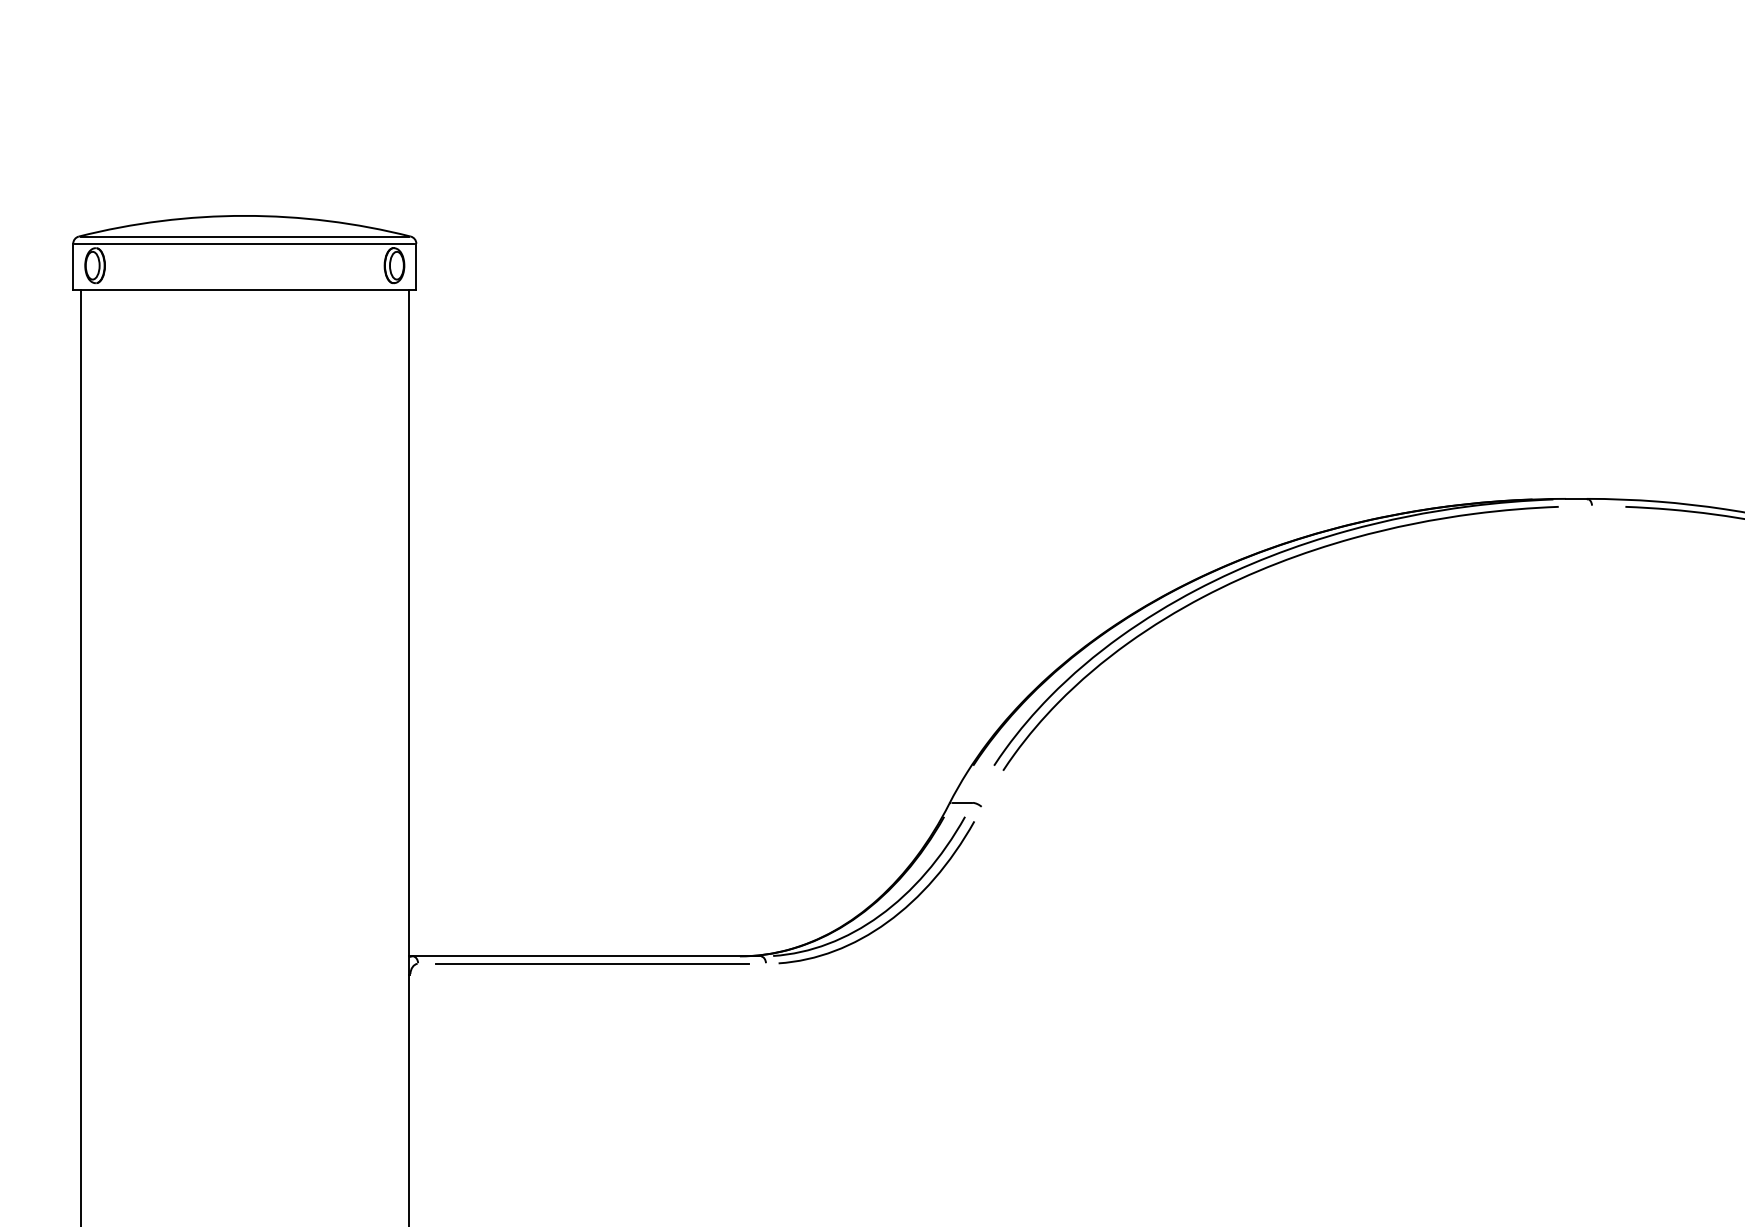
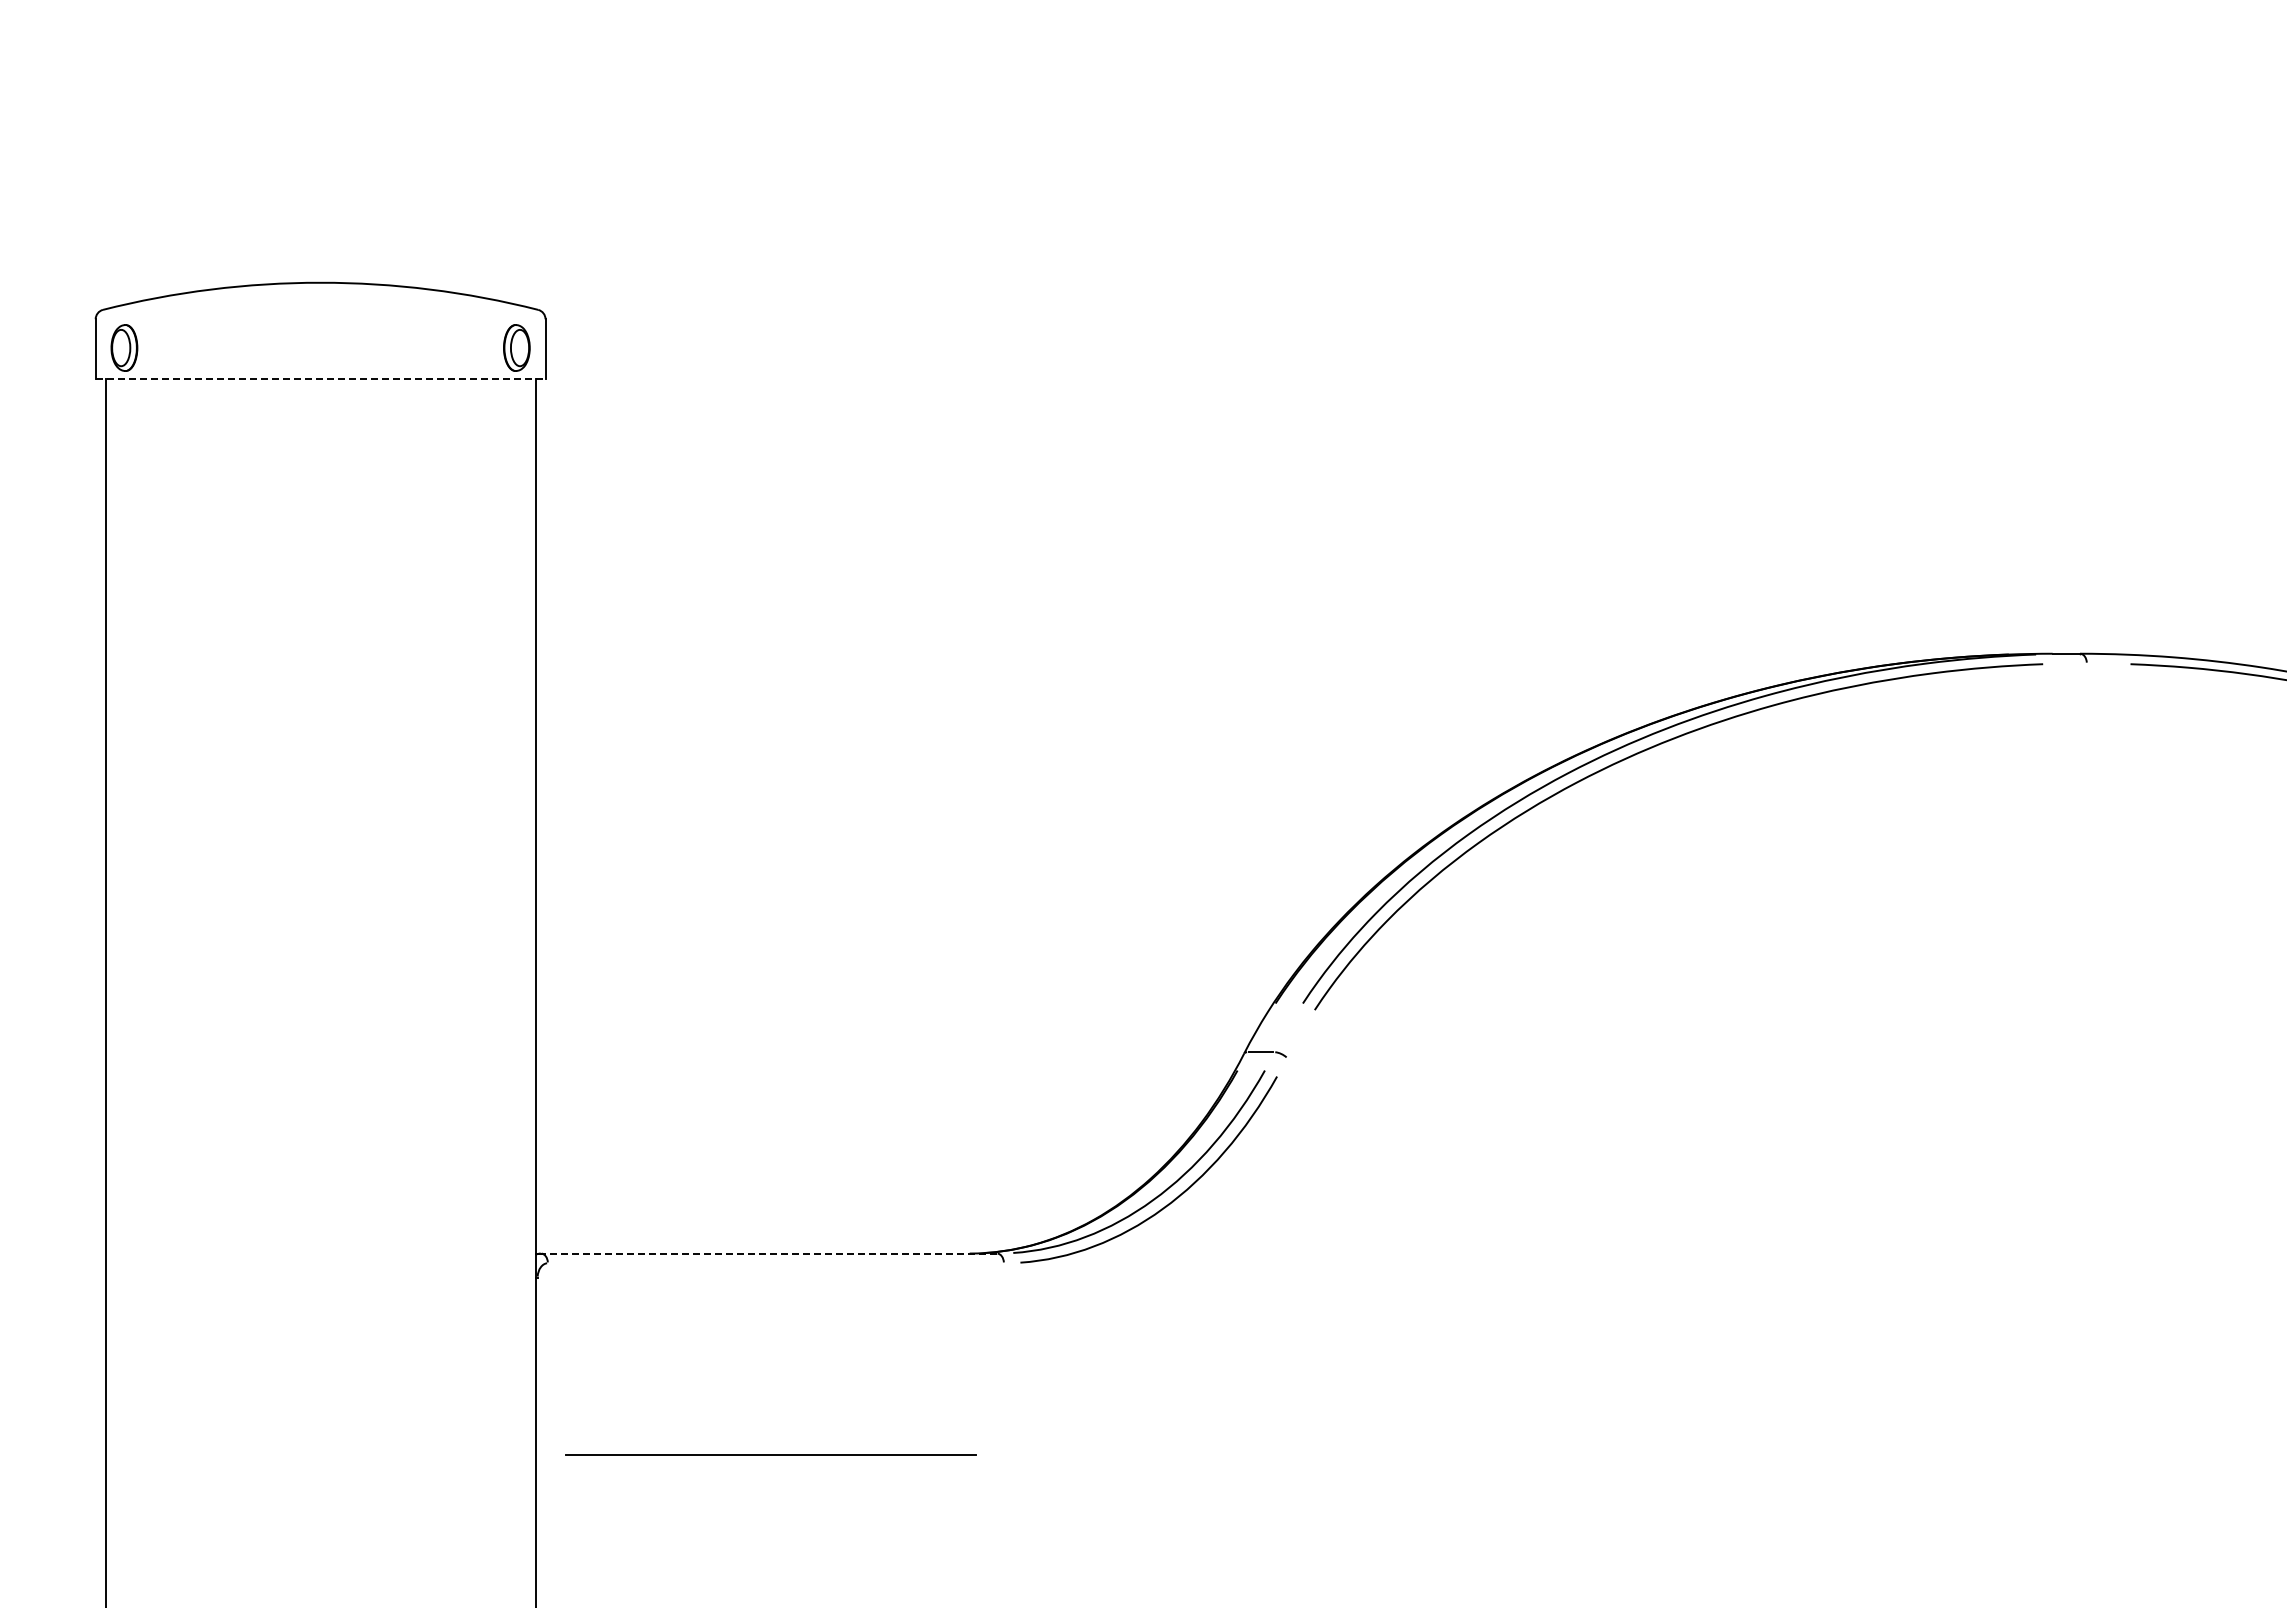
line: (244, 236) -> (320, 309), removed
line: (244, 243) -> (320, 319), removed
line: (244, 289) -> (320, 379), solid -> dashed
line: (586, 956) -> (768, 1253), solid -> dashed
line: (591, 963) -> (770, 1454), moved

